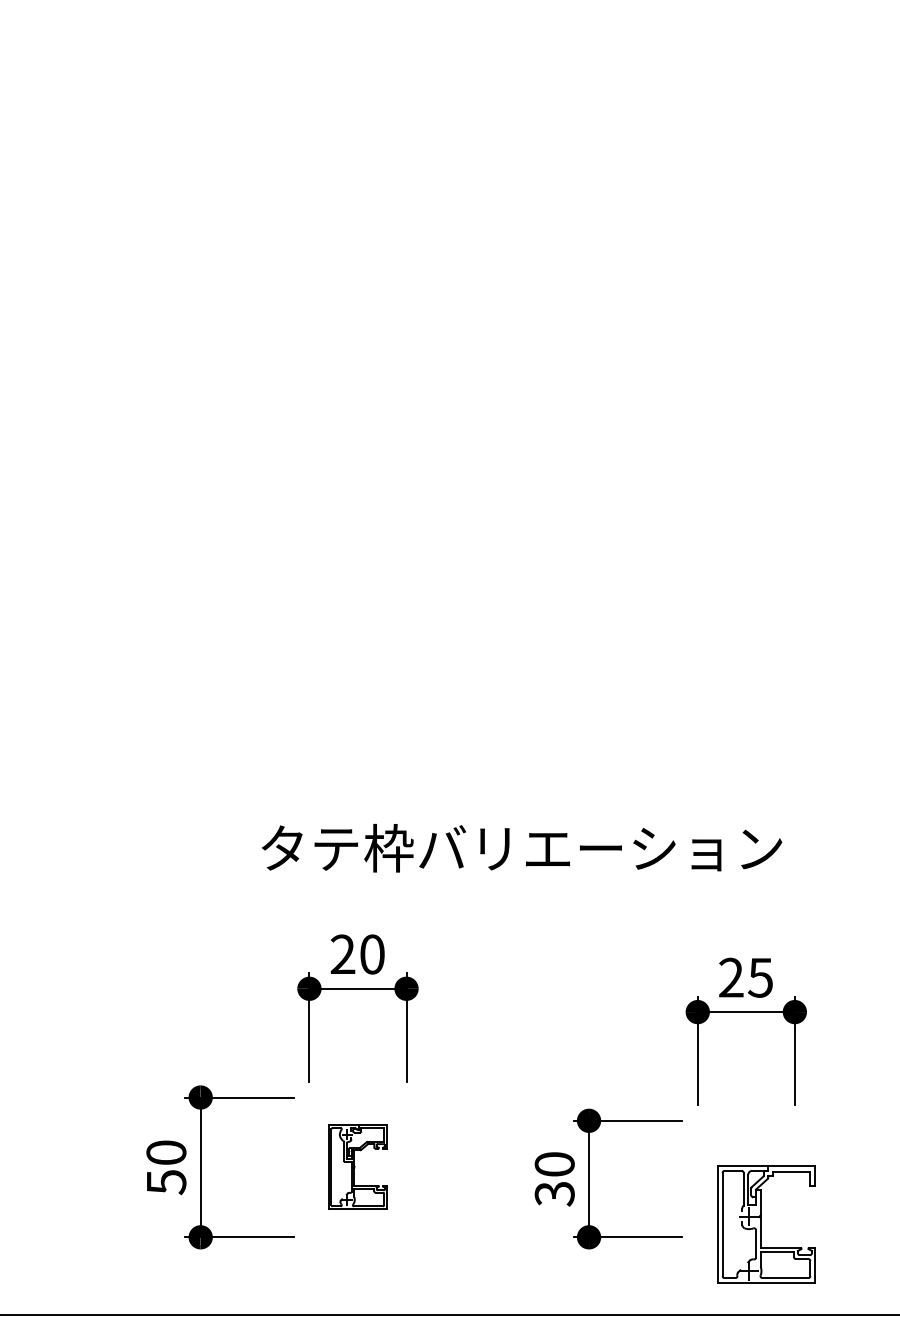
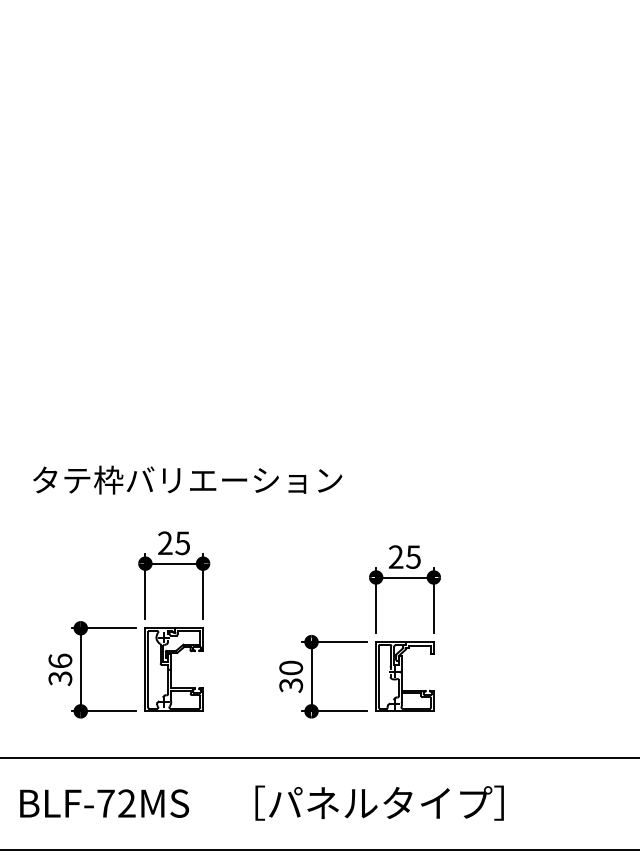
text: (521, 847) -> (187, 479), moved
text: (371, 954) -> (182, 543), 20 -> 25
text: (166, 1166) -> (60, 669), 50 -> 36
part: (356, 1166) -> (173, 669), size x1.67
part: (765, 1224) -> (404, 676), moved

